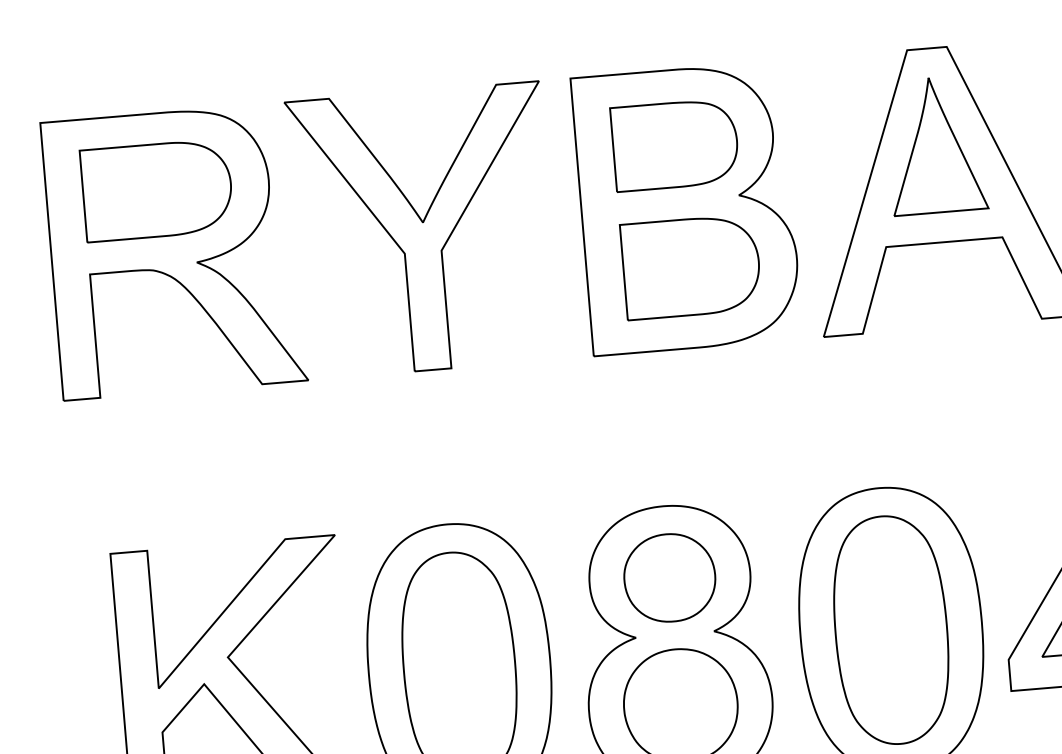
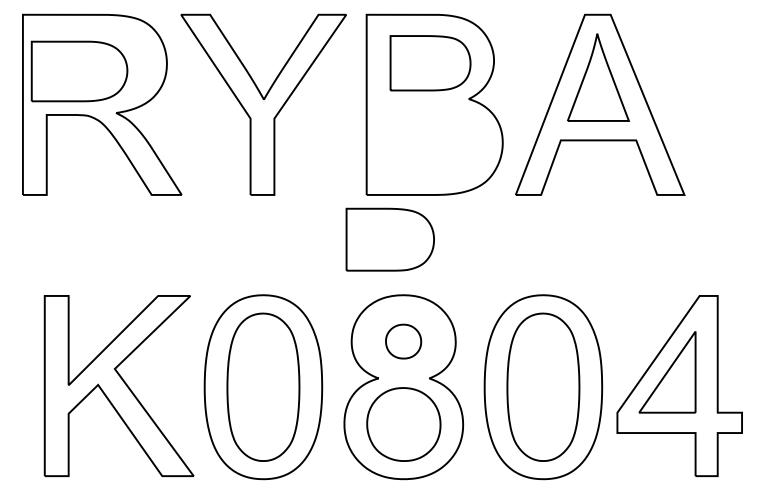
part: (157, 190) -> (79, 71), moved
part: (690, 266) -> (389, 239), moved
part: (669, 577) -> (403, 341), size x0.6

